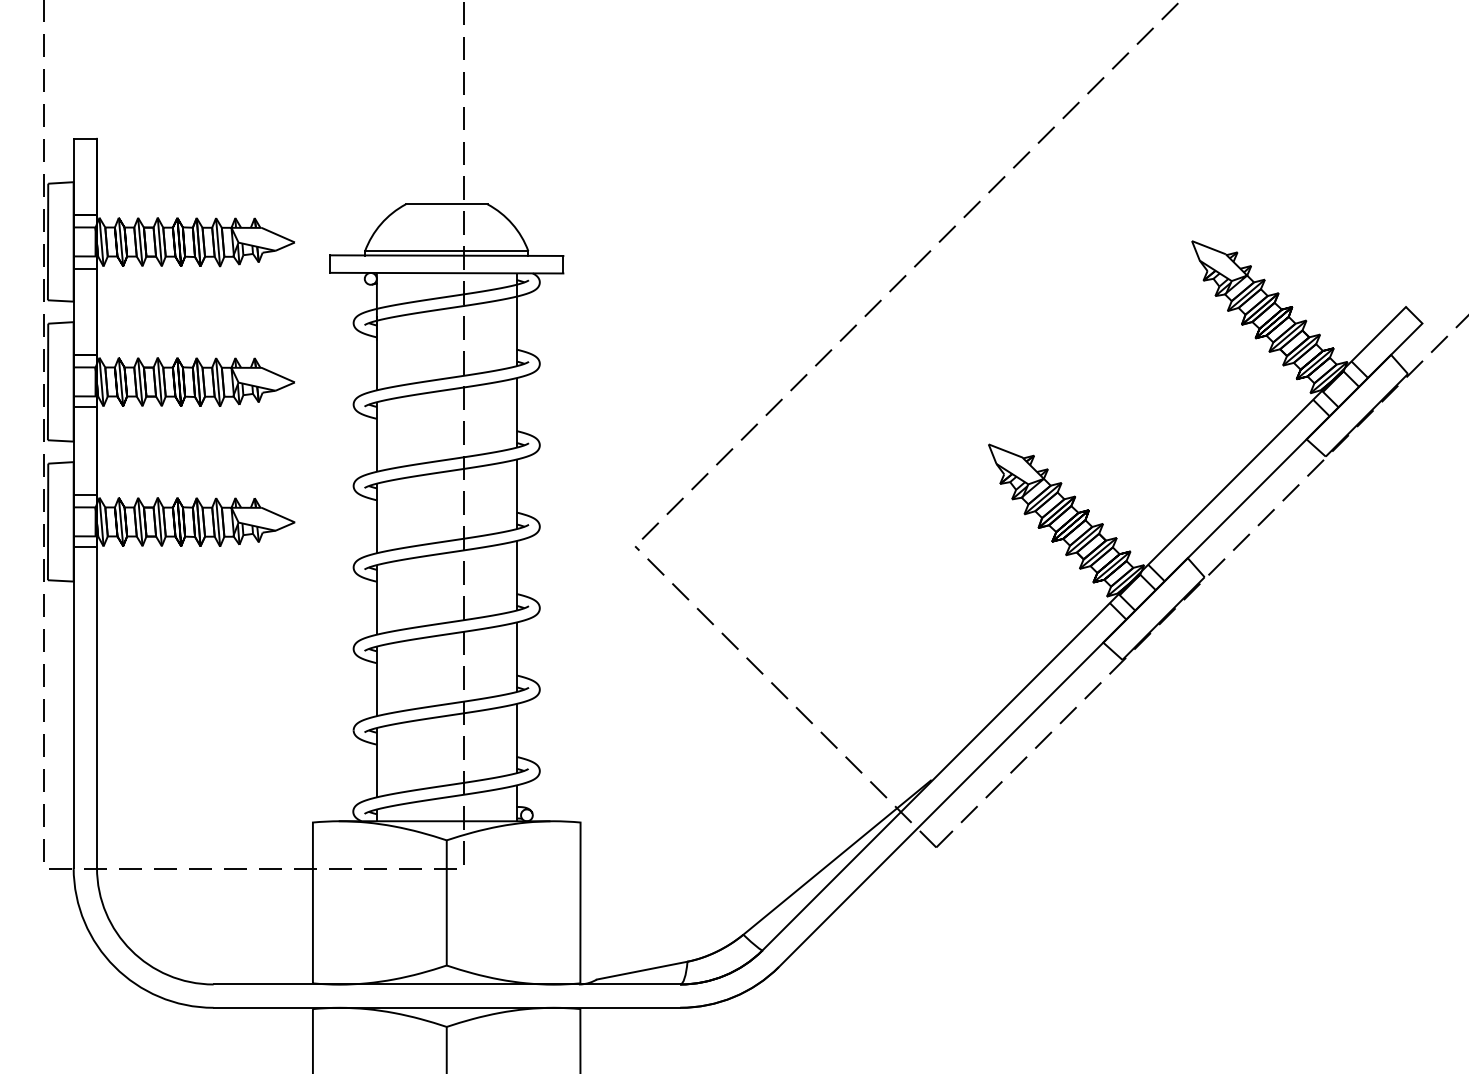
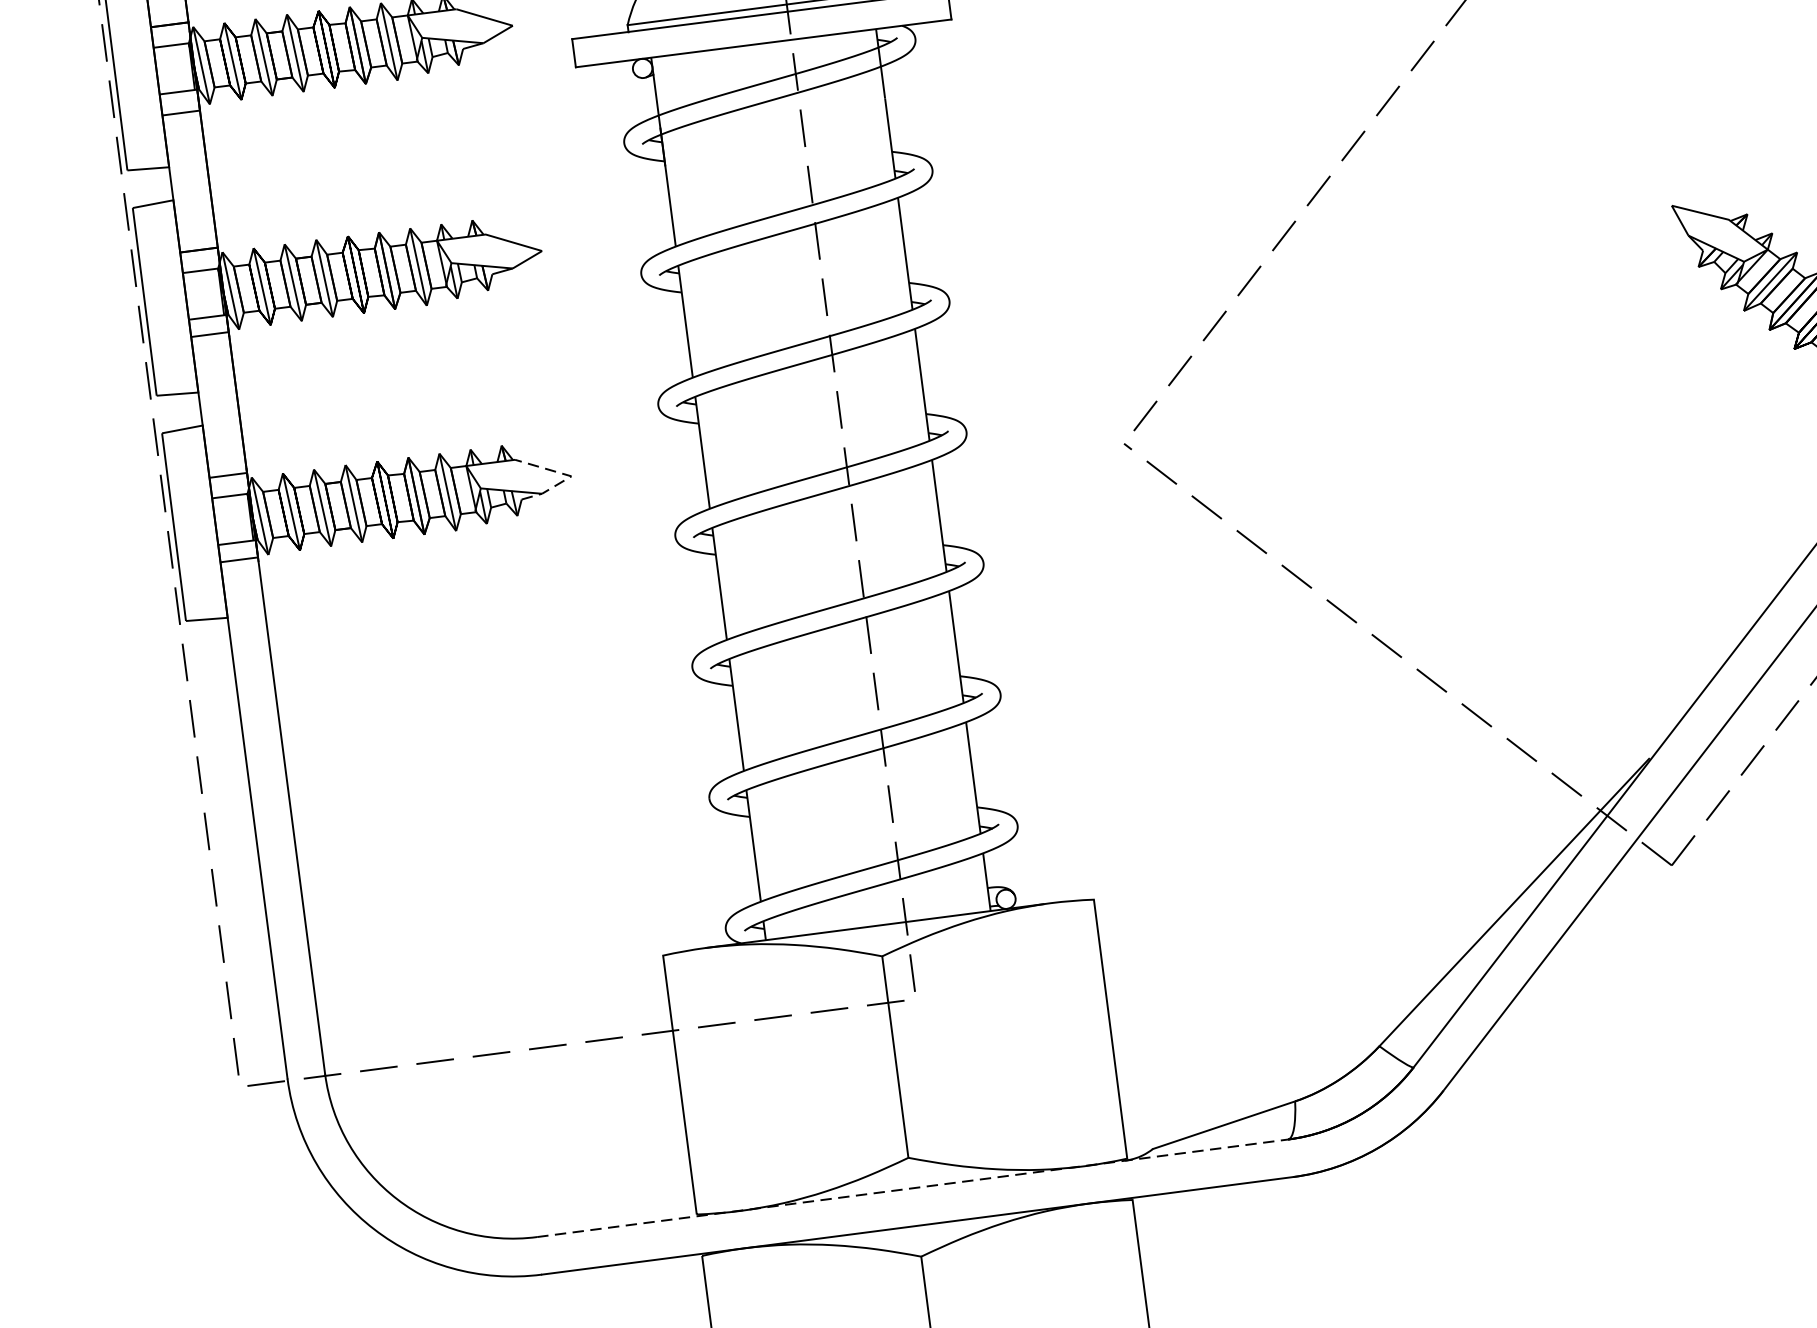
line: (294, 522) -> (570, 476), solid -> dashed
line: (447, 984) -> (913, 1188), solid -> dashed

